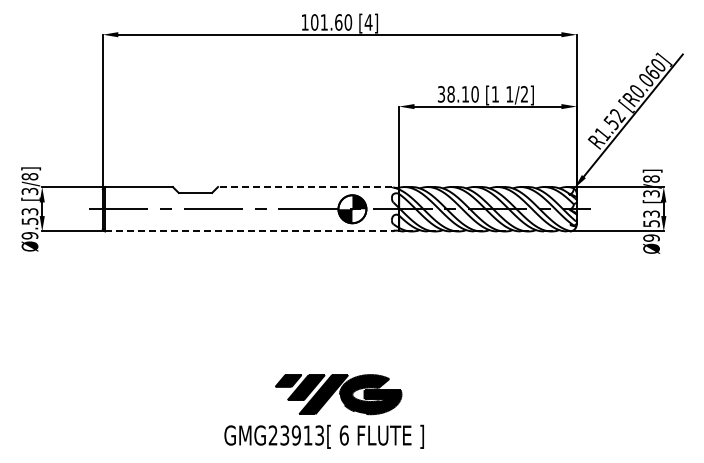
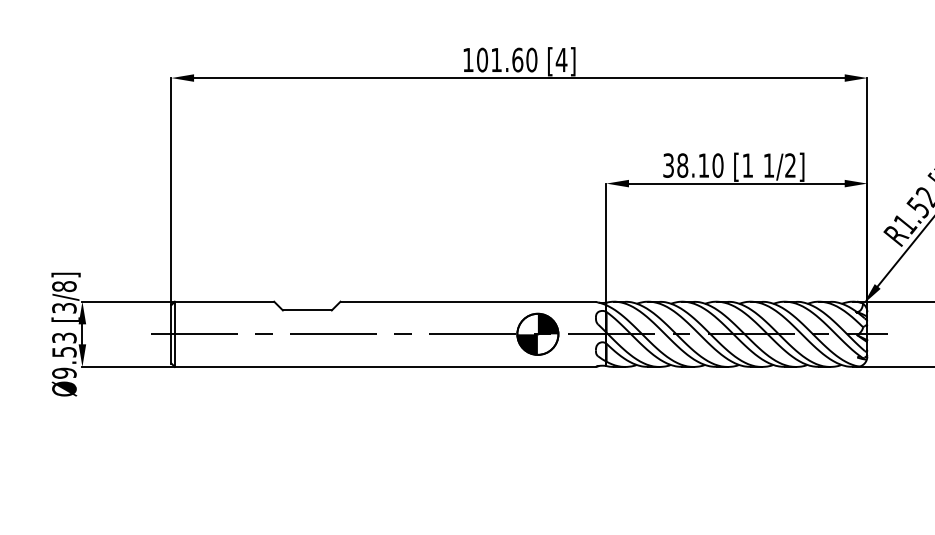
line: (305, 187) -> (468, 302), dashed -> solid
line: (249, 231) -> (386, 366), dashed -> solid

